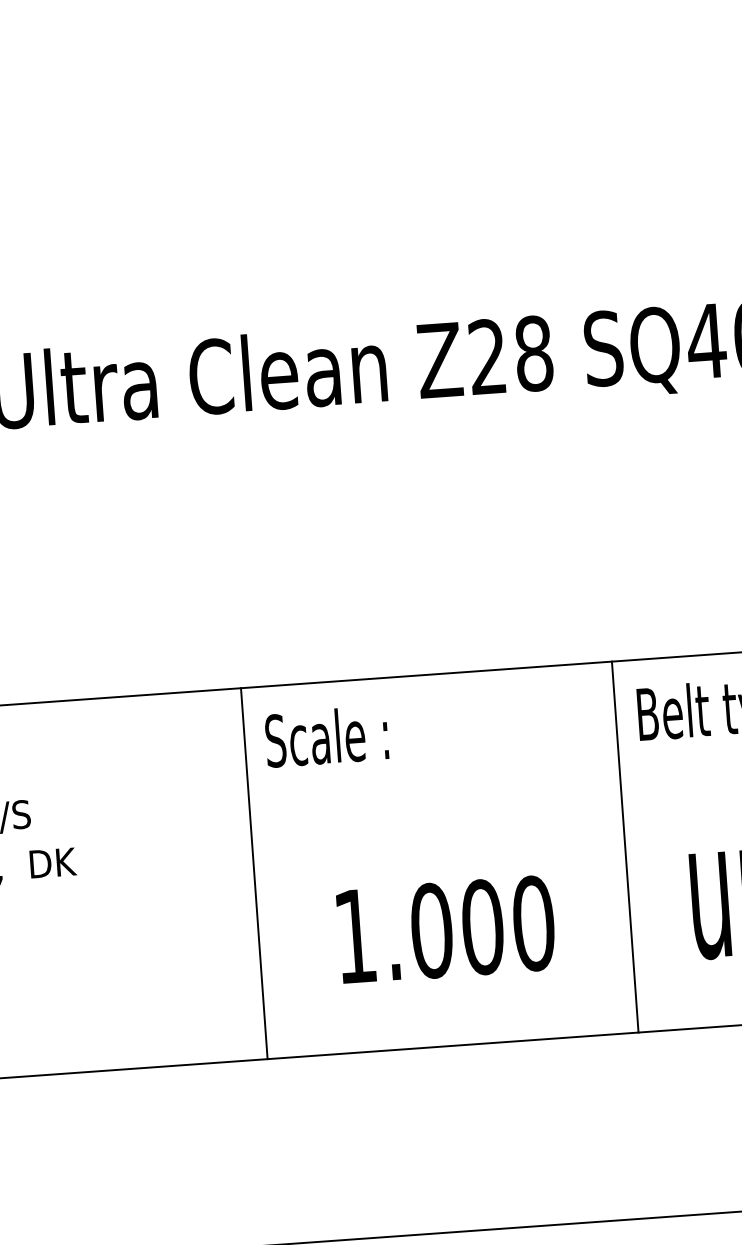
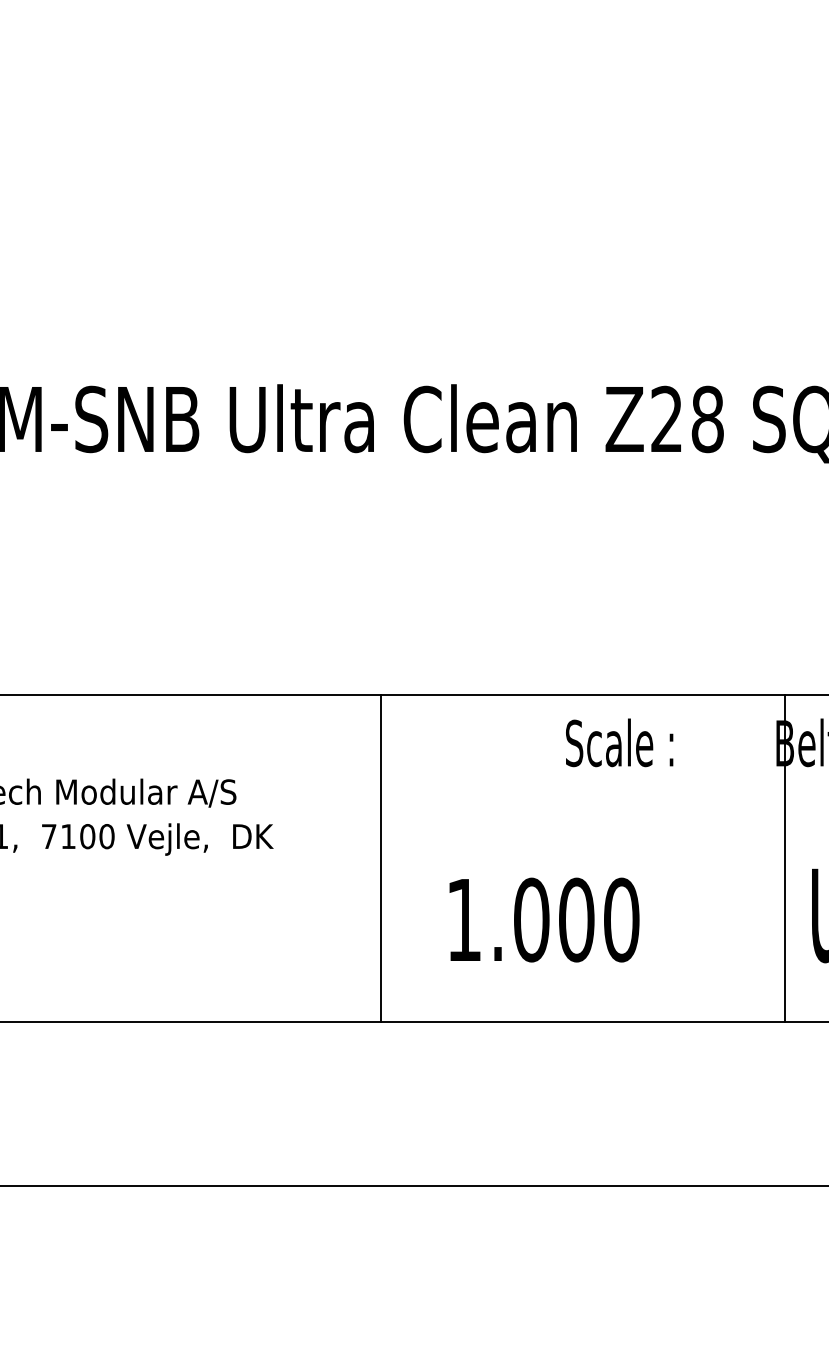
text: (326, 736) -> (619, 742), moved
line: (624, 846) -> (784, 858), moved
line: (254, 873) -> (381, 858), moved
text: (446, 929) -> (544, 919), moved

